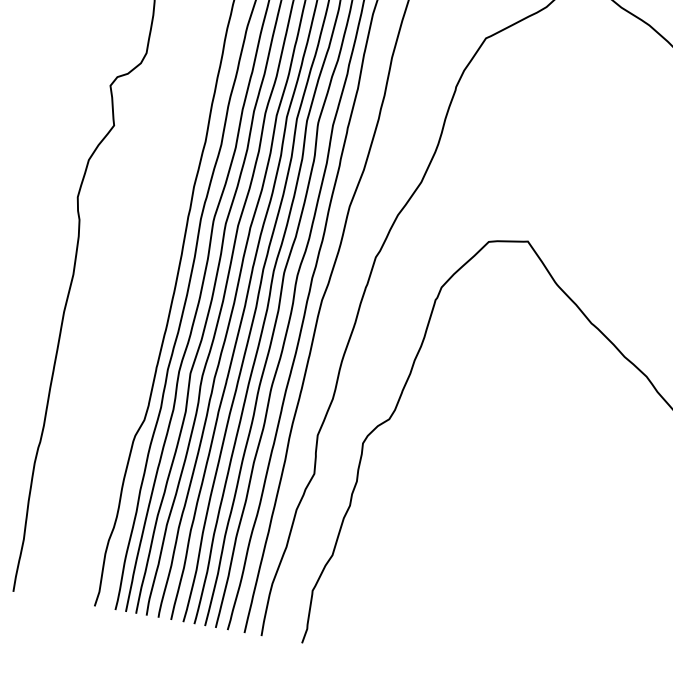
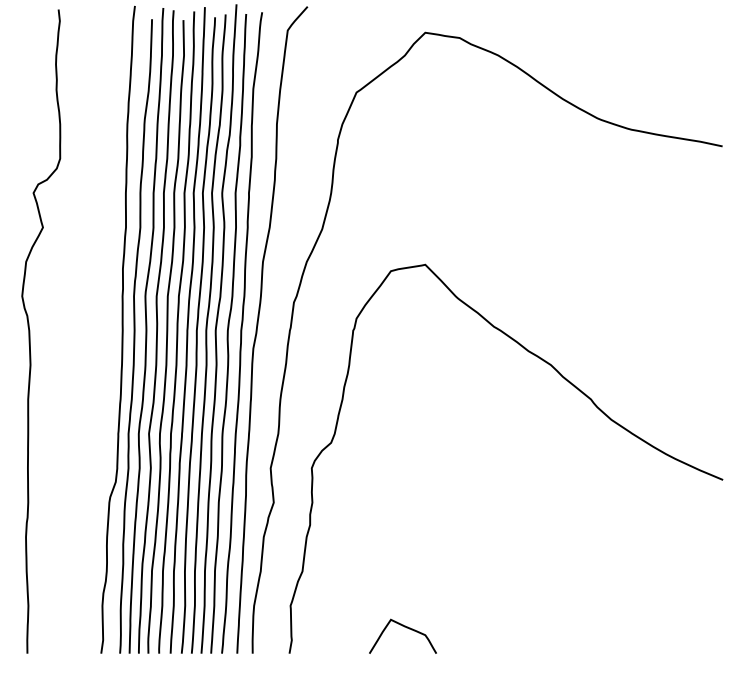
curve: (435, 638) -> (406, 628), added

